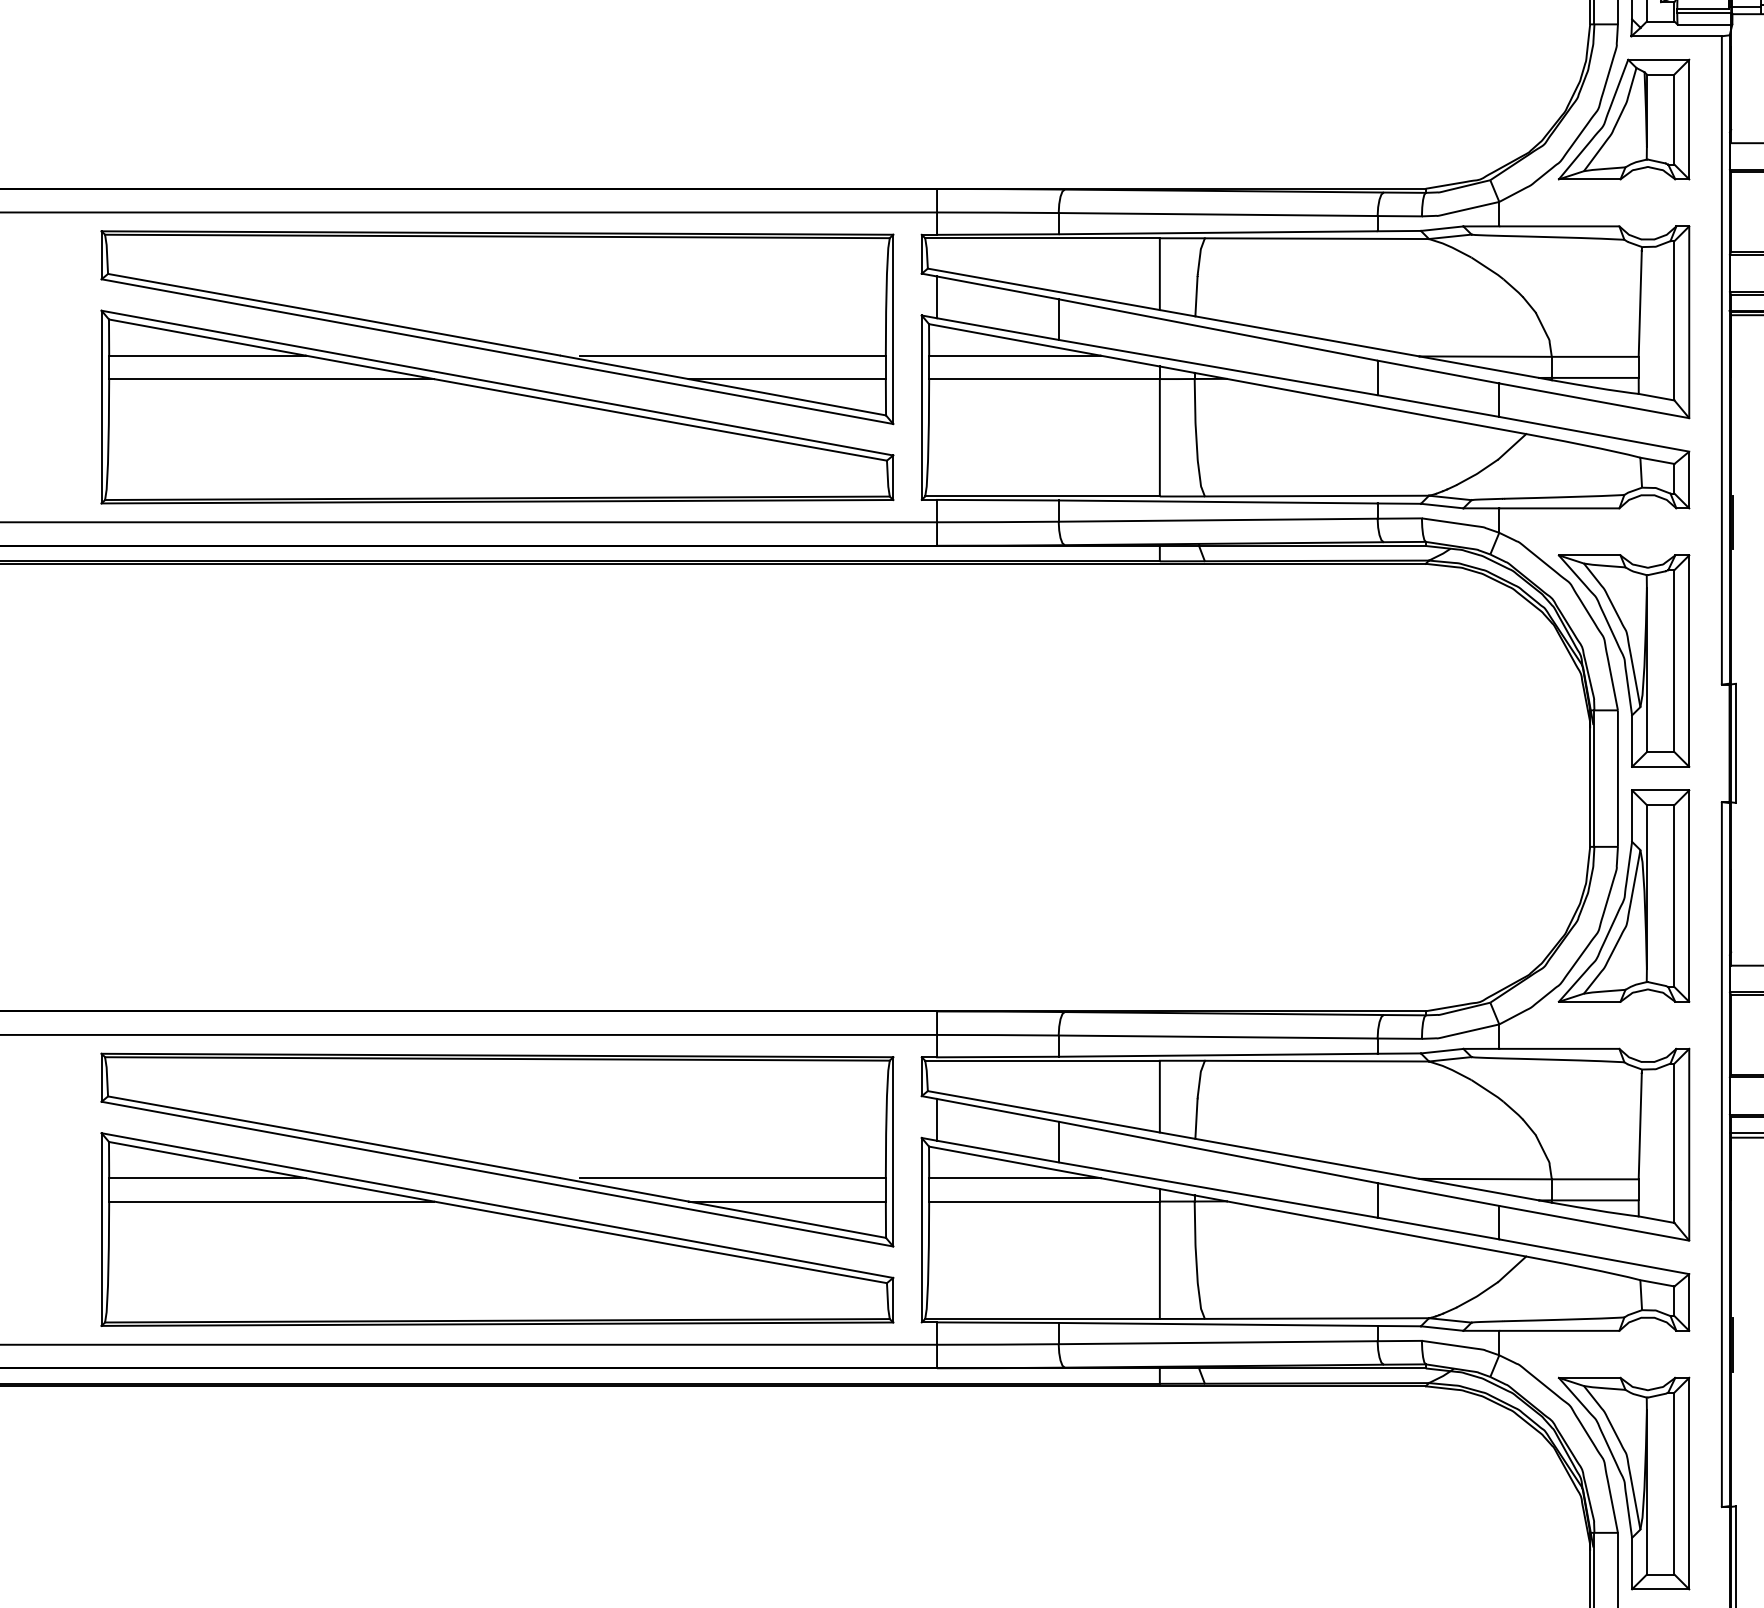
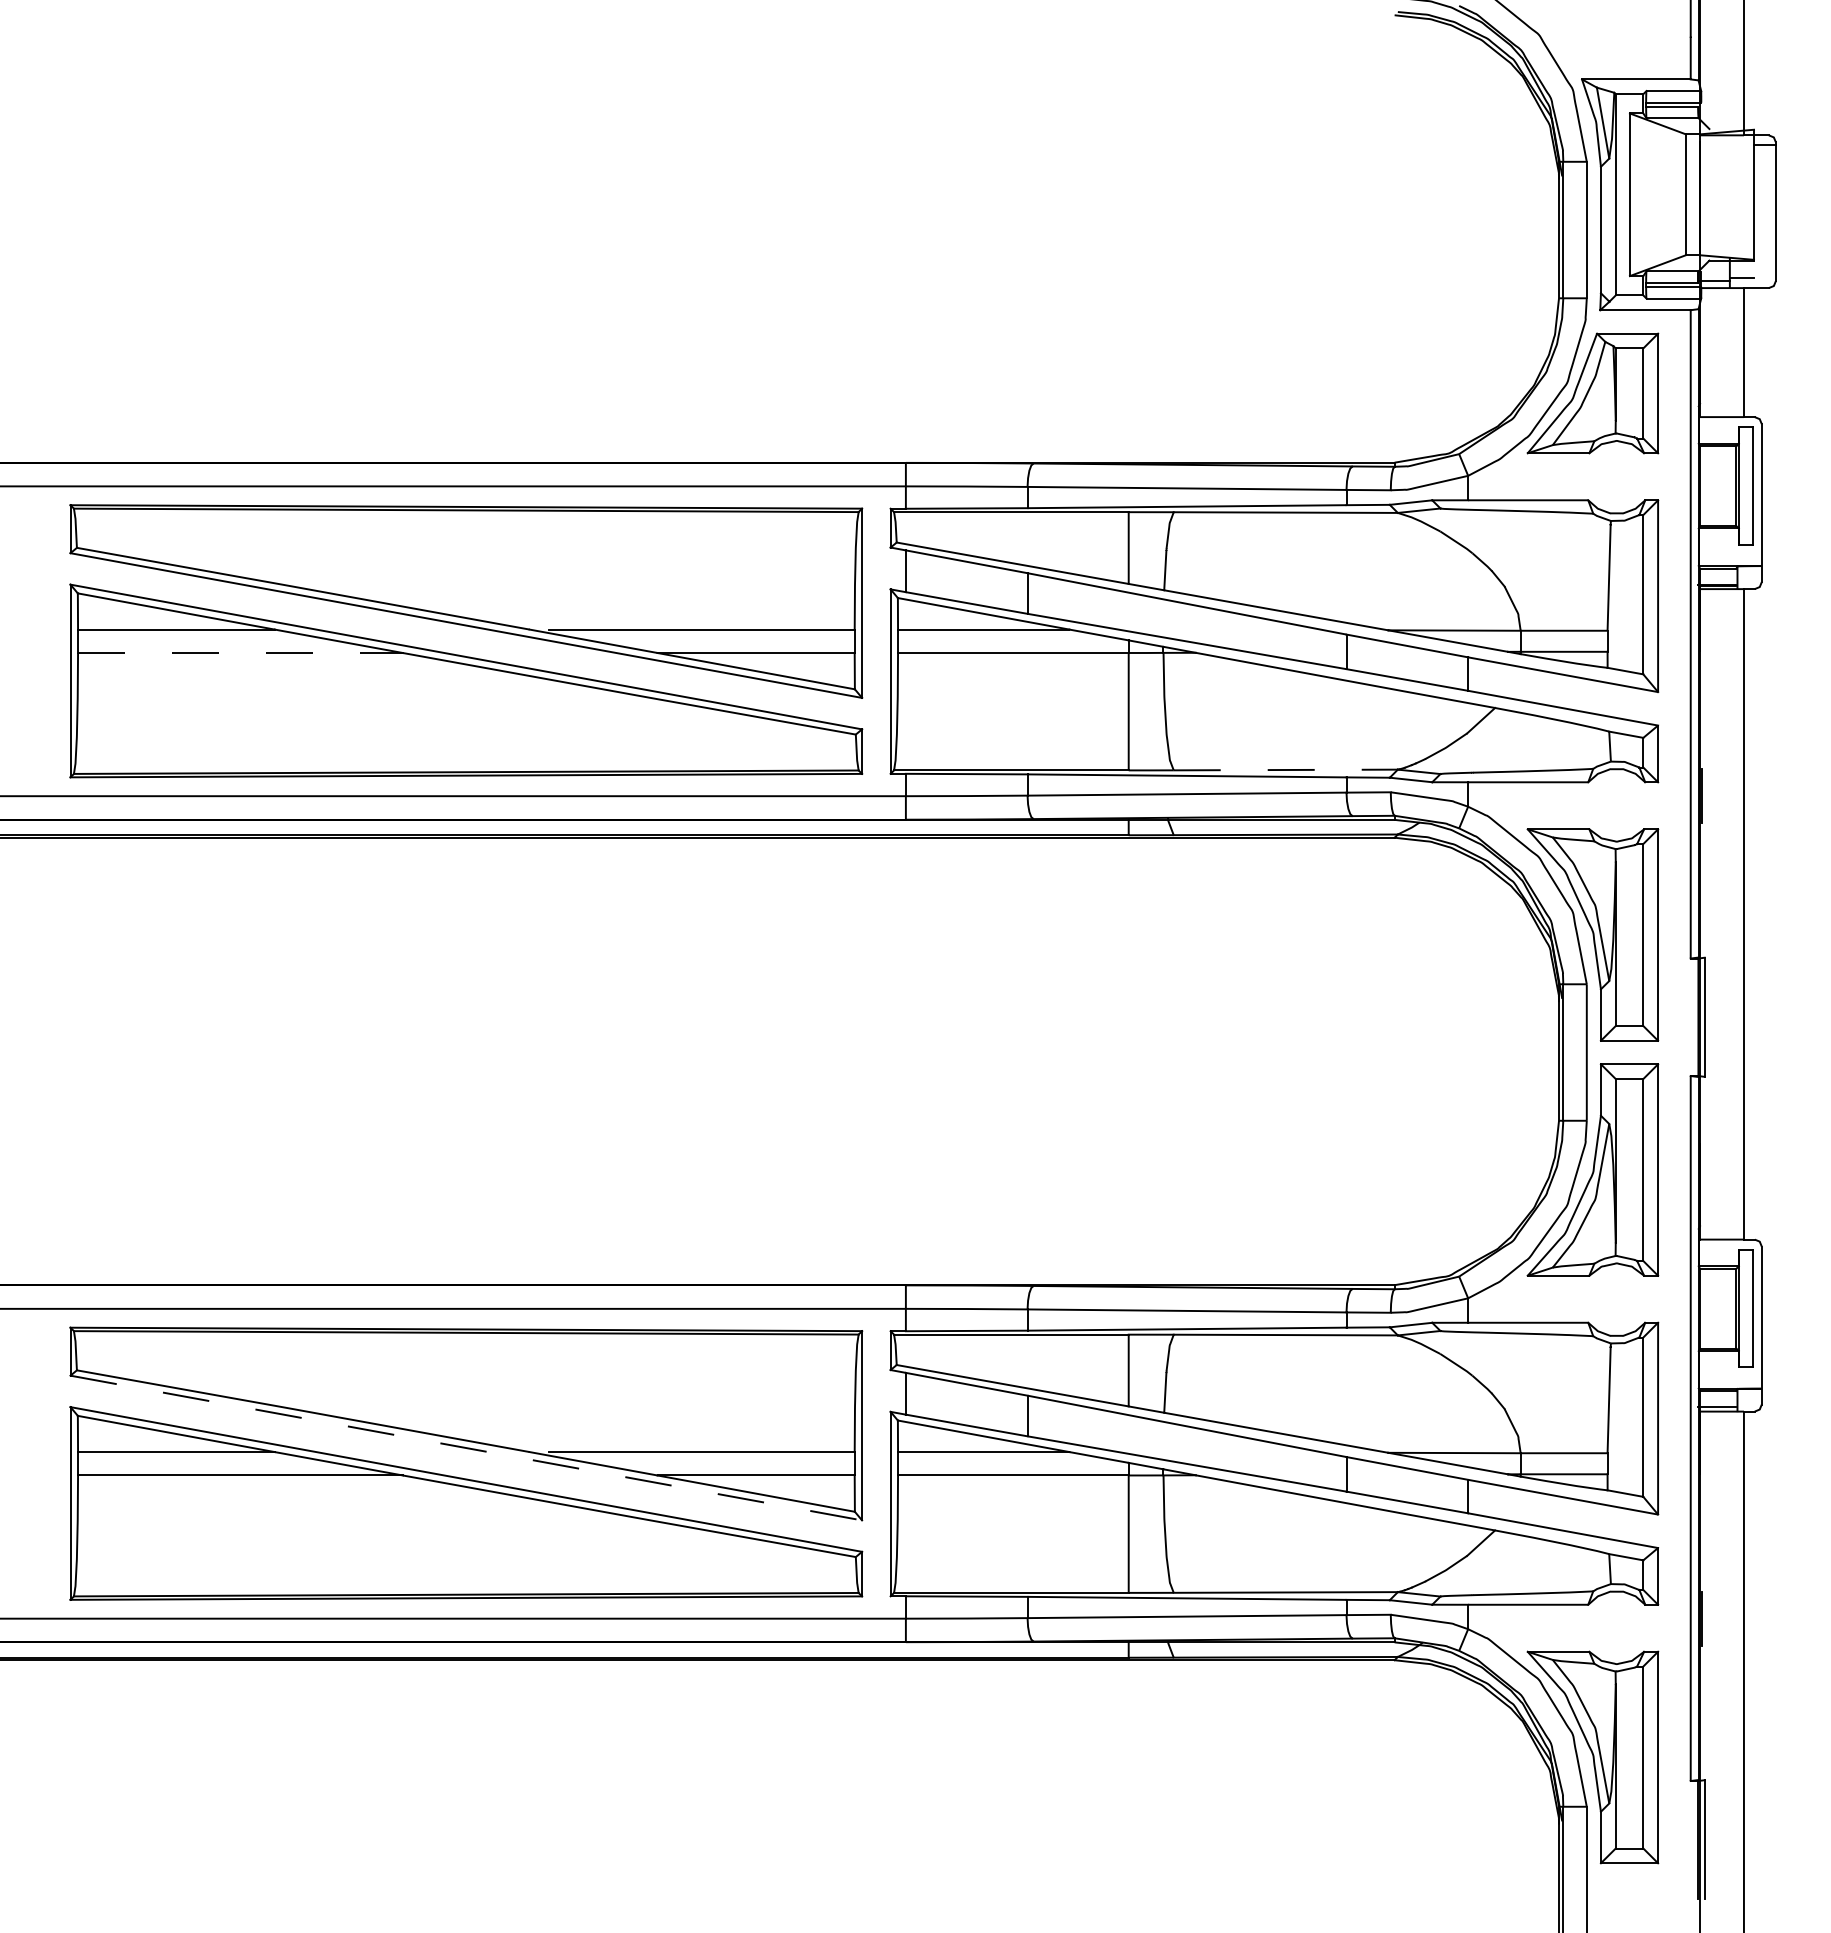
line: (271, 378) -> (240, 652), solid -> dashed
line: (1317, 496) -> (1286, 770), solid -> dashed
line: (497, 1174) -> (466, 1448), solid -> dashed

